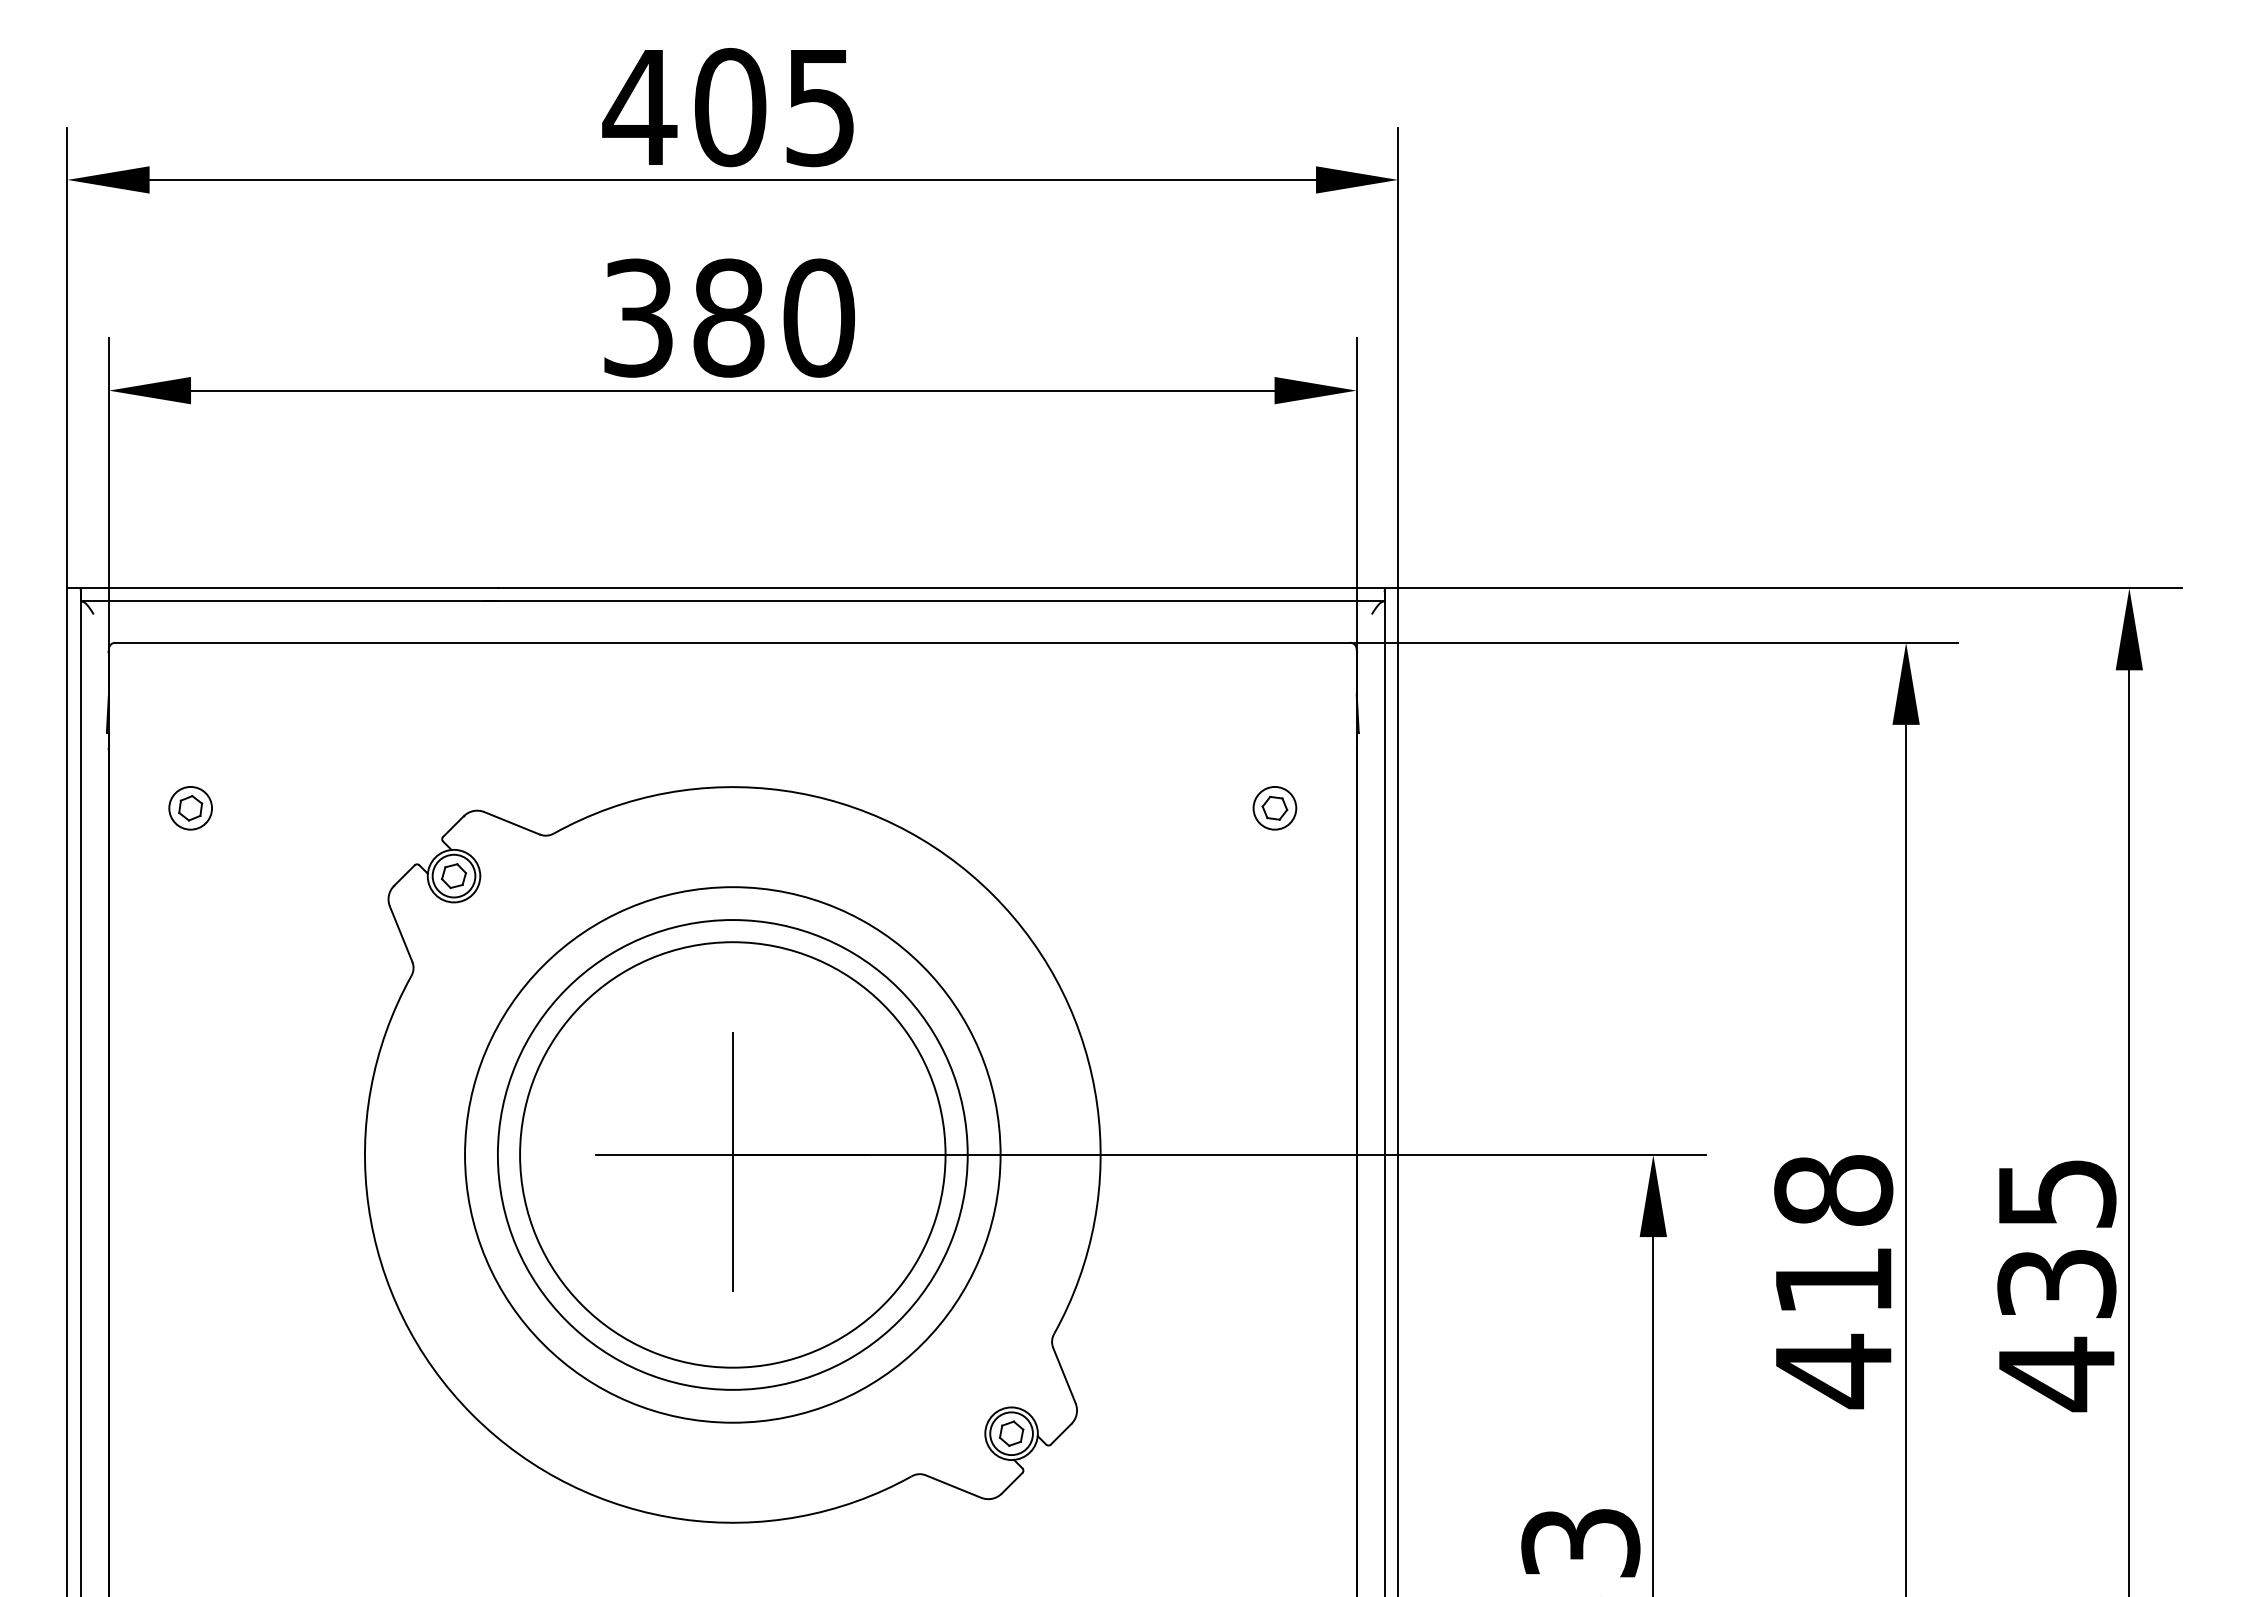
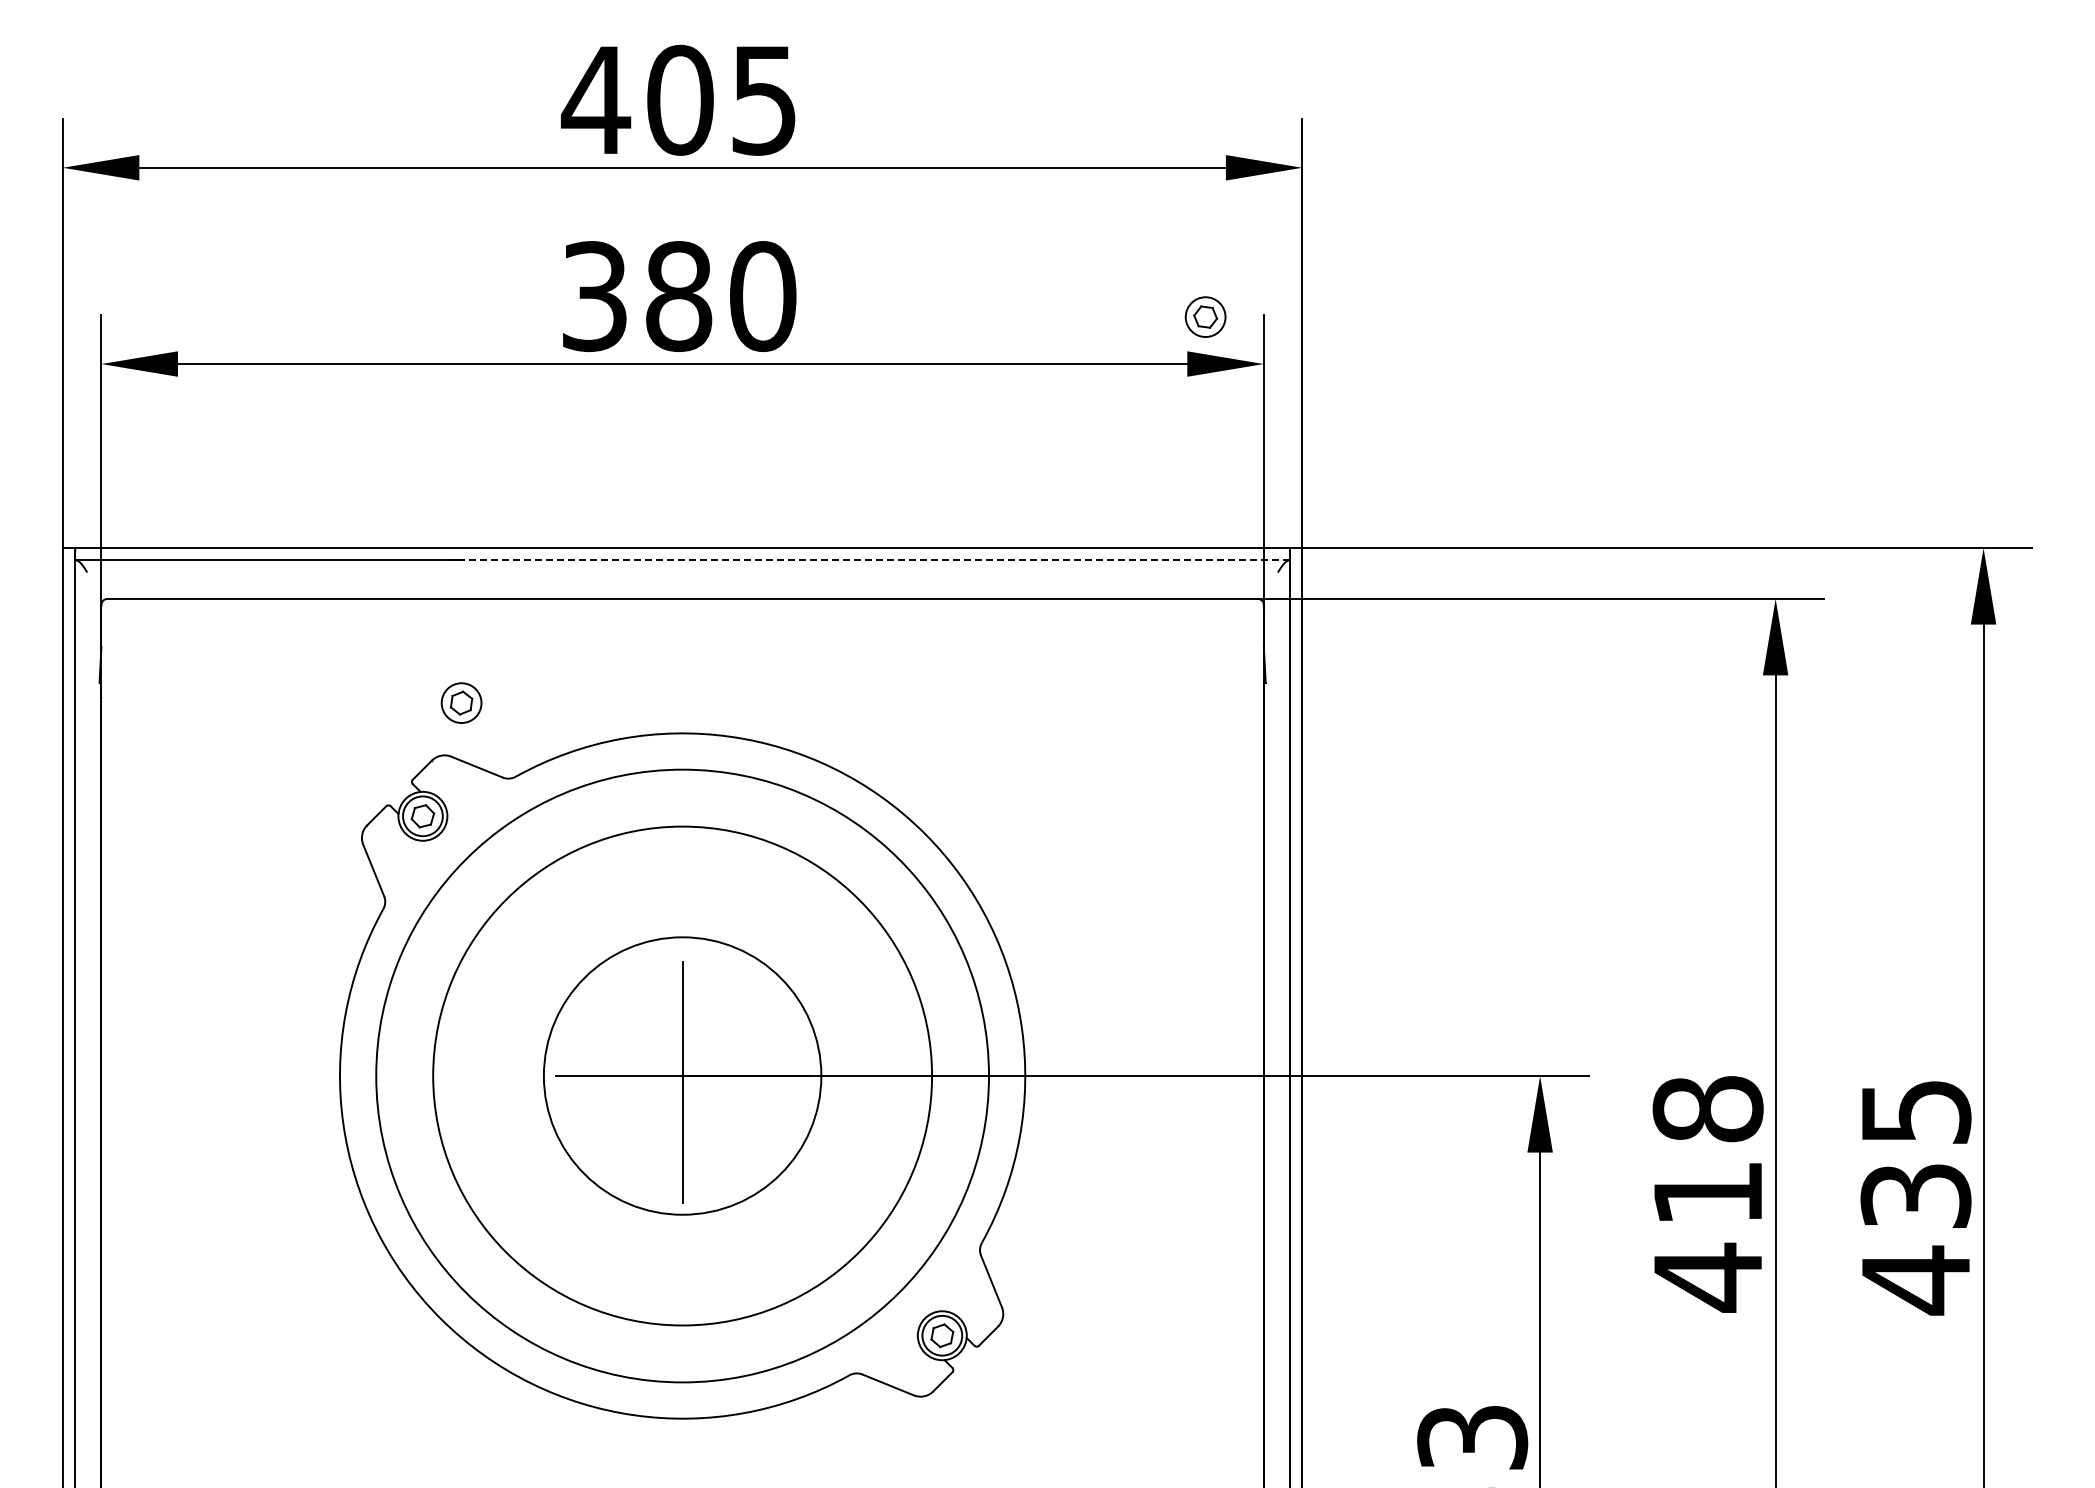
line: (933, 601) -> (869, 560), solid -> dashed
part: (190, 807) -> (461, 702), moved
part: (1274, 807) -> (1205, 316), moved
circle: (732, 1154) -> (682, 1075), size x0.7
circle: (732, 1154) -> (682, 1075), size x1.4

